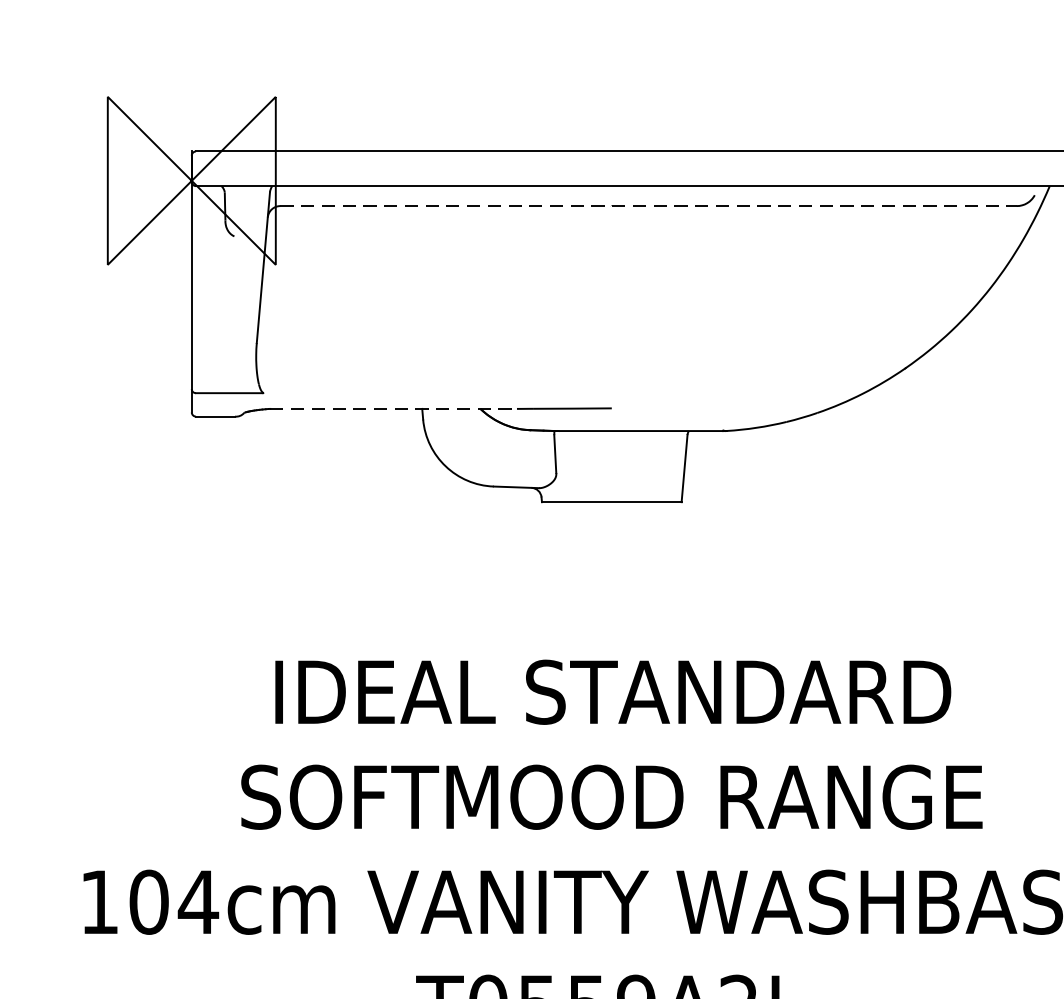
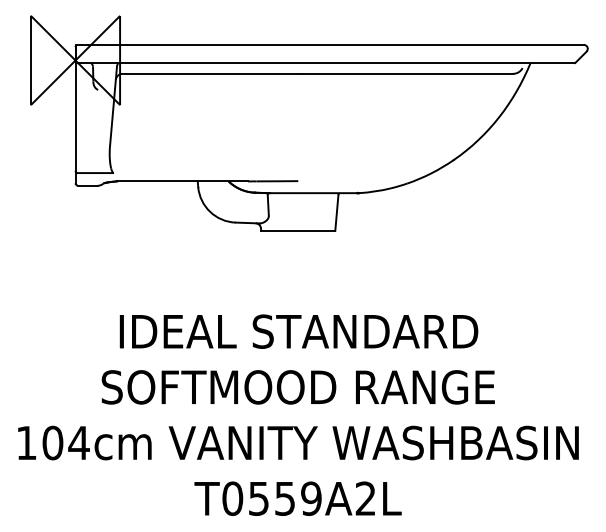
line: (649, 205) -> (318, 73), dashed -> solid
line: (395, 409) -> (183, 181), dashed -> solid

